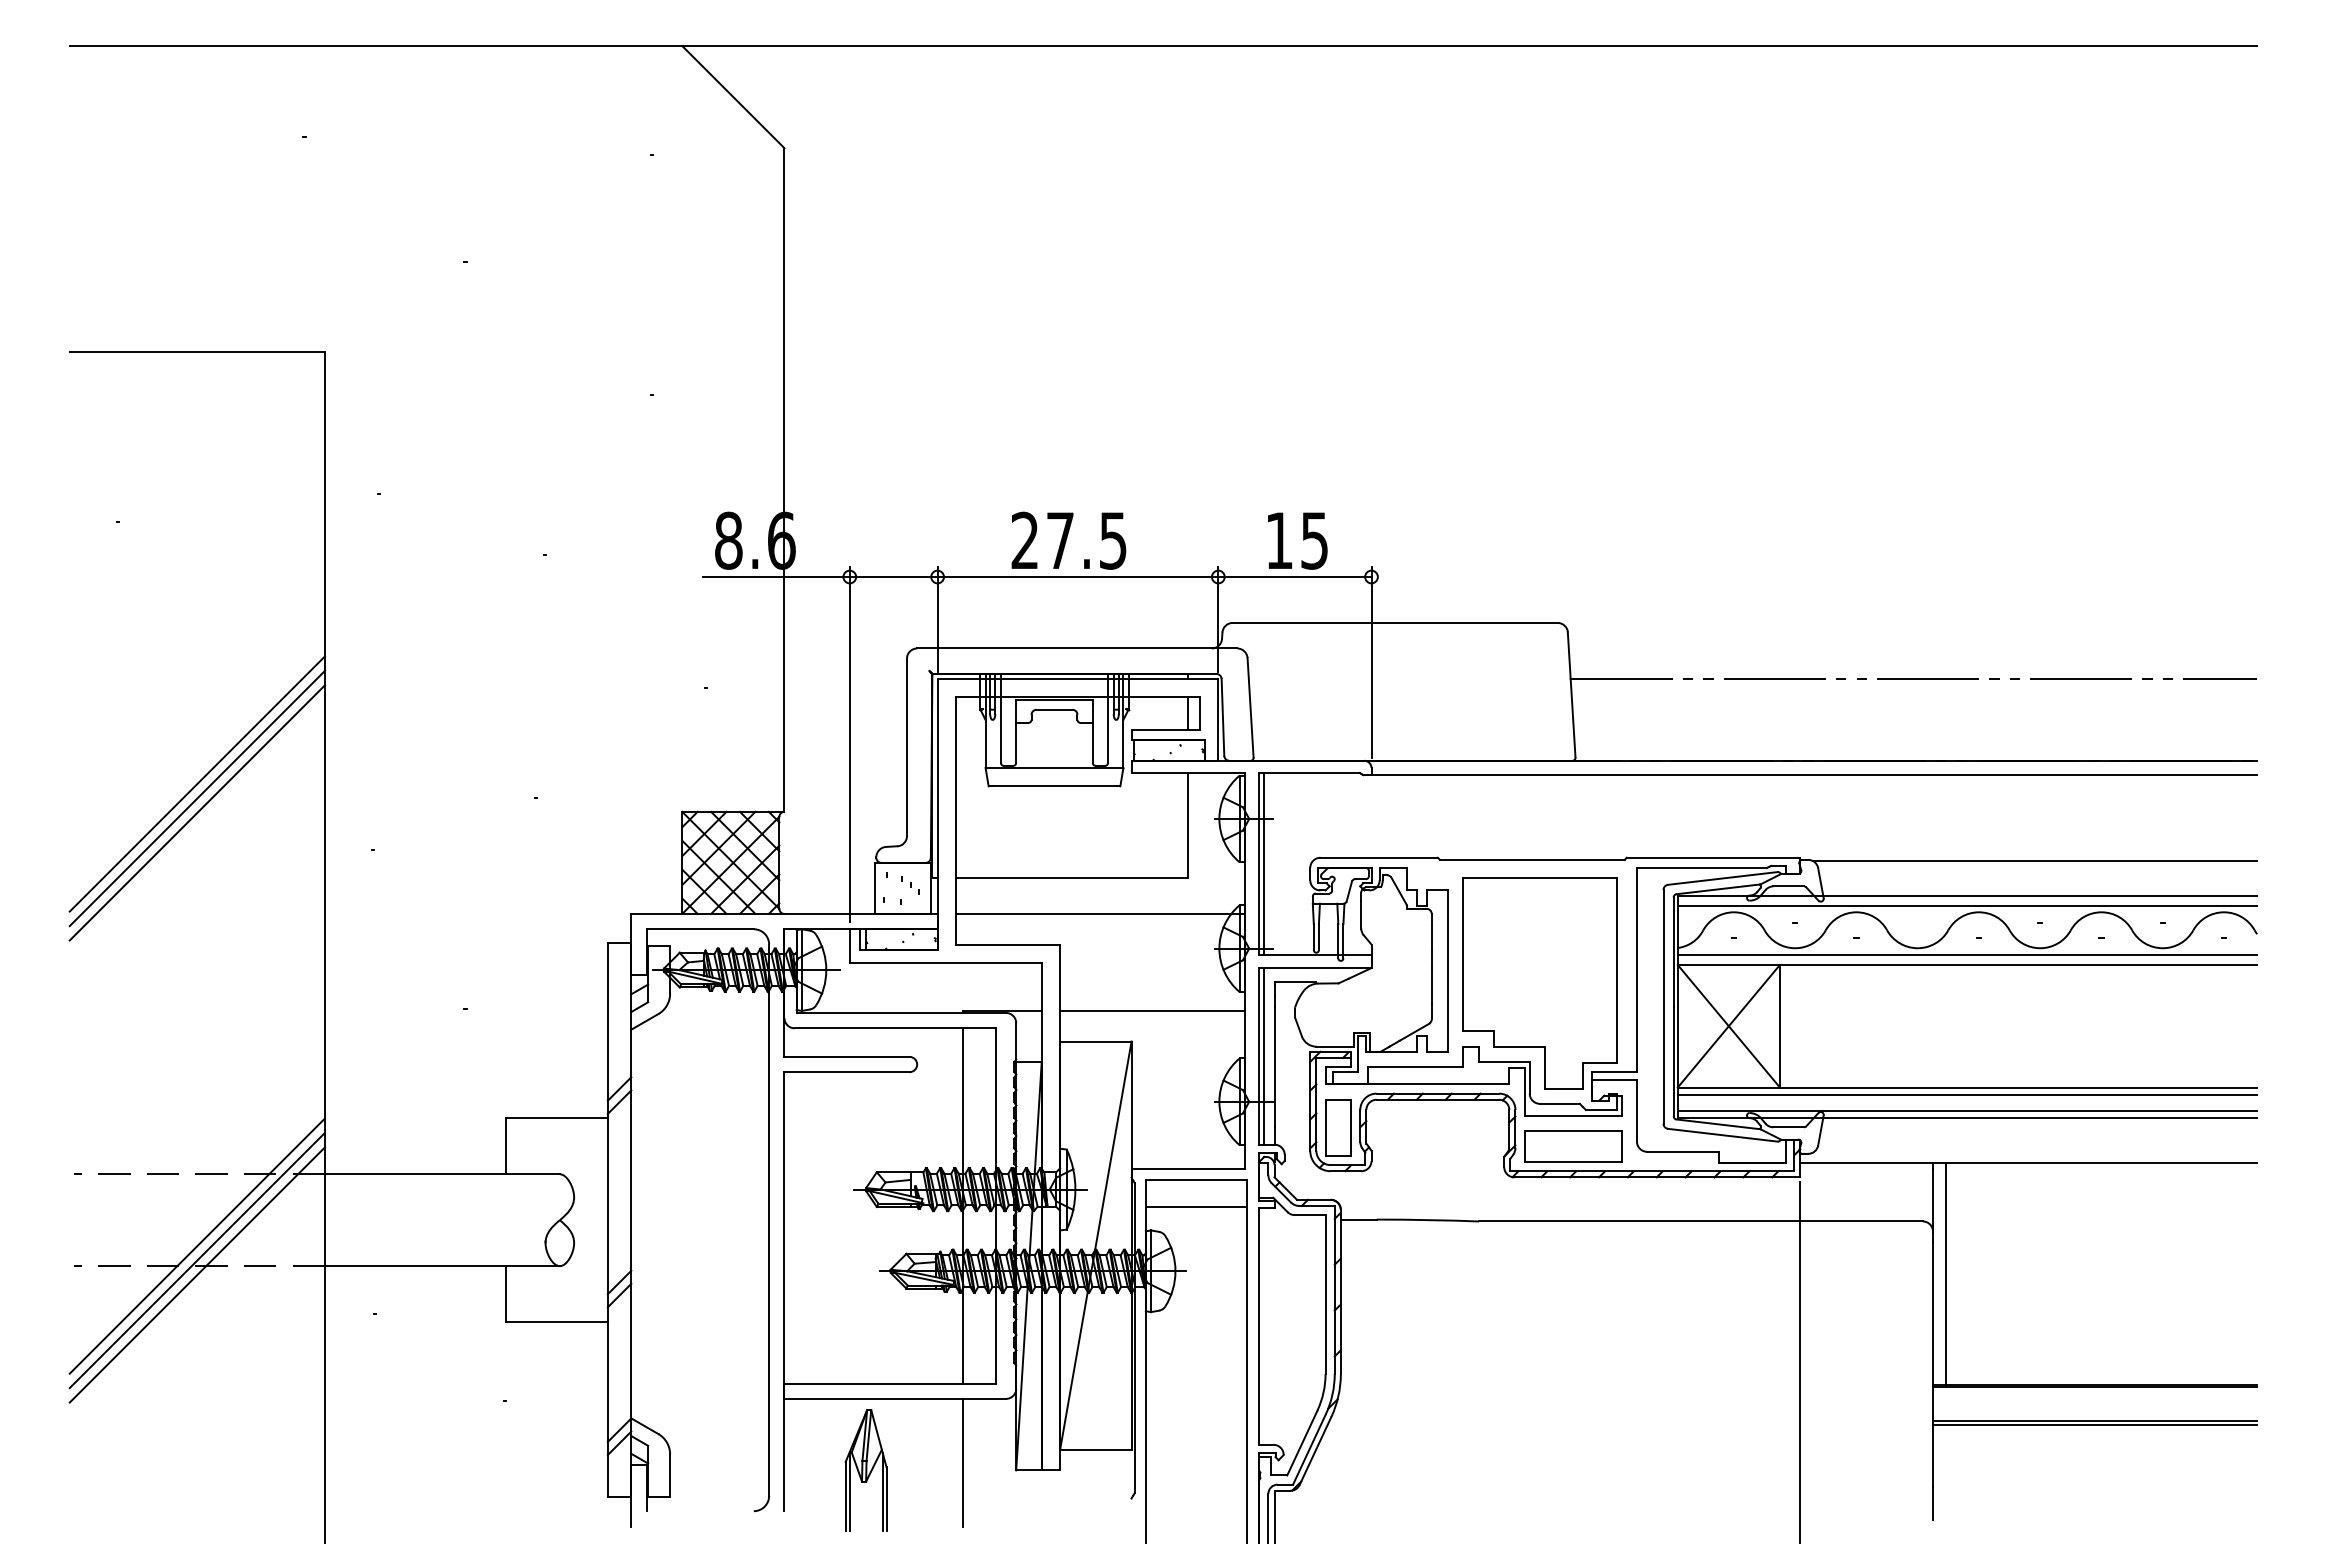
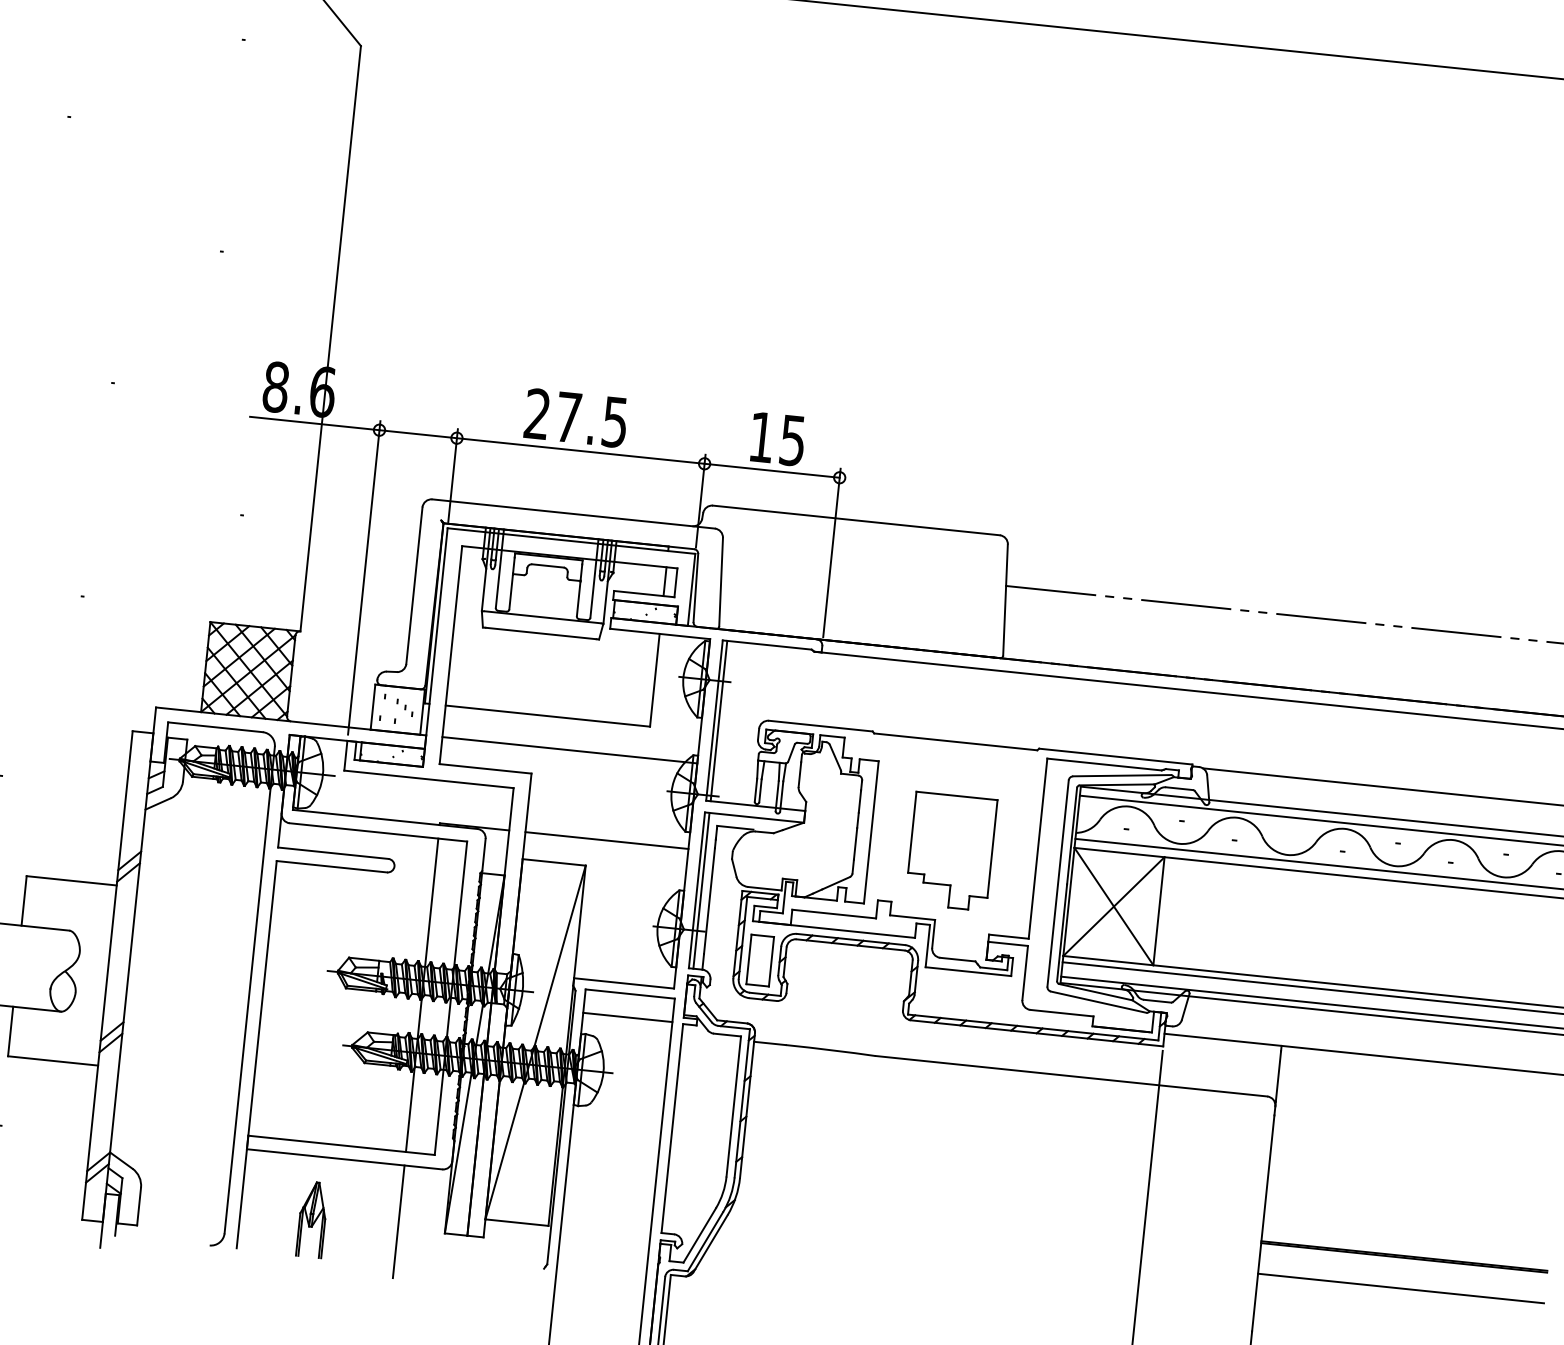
part: (1539, 983) -> (950, 851), size x0.6
part: (1573, 1146) -> (965, 998), removed
line: (1945, 1273) -> (1282, 1144), removed
line: (2095, 1425) -> (1400, 1292), removed
part: (865, 1470) -> (311, 1219), size x0.7

